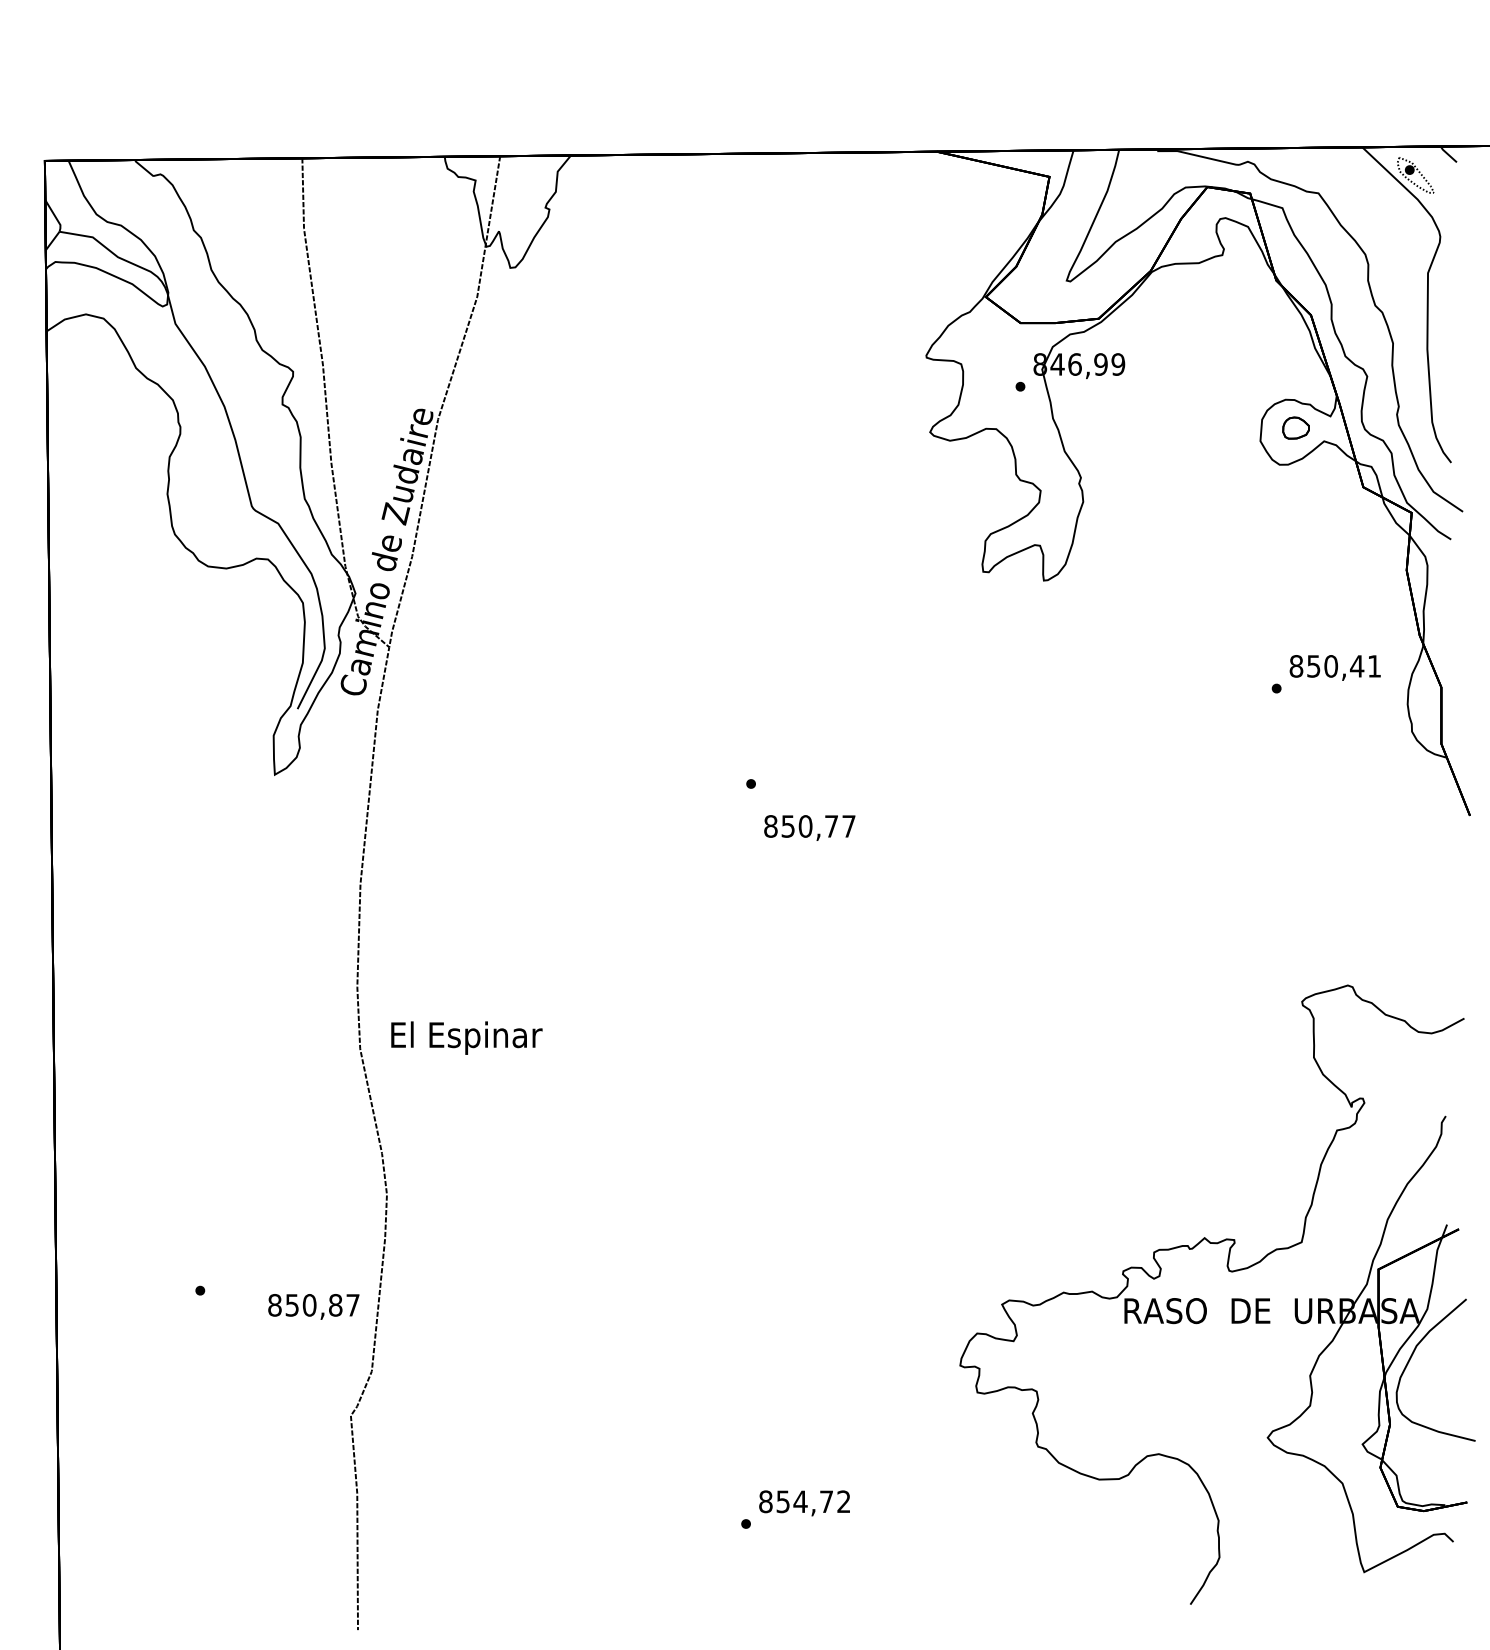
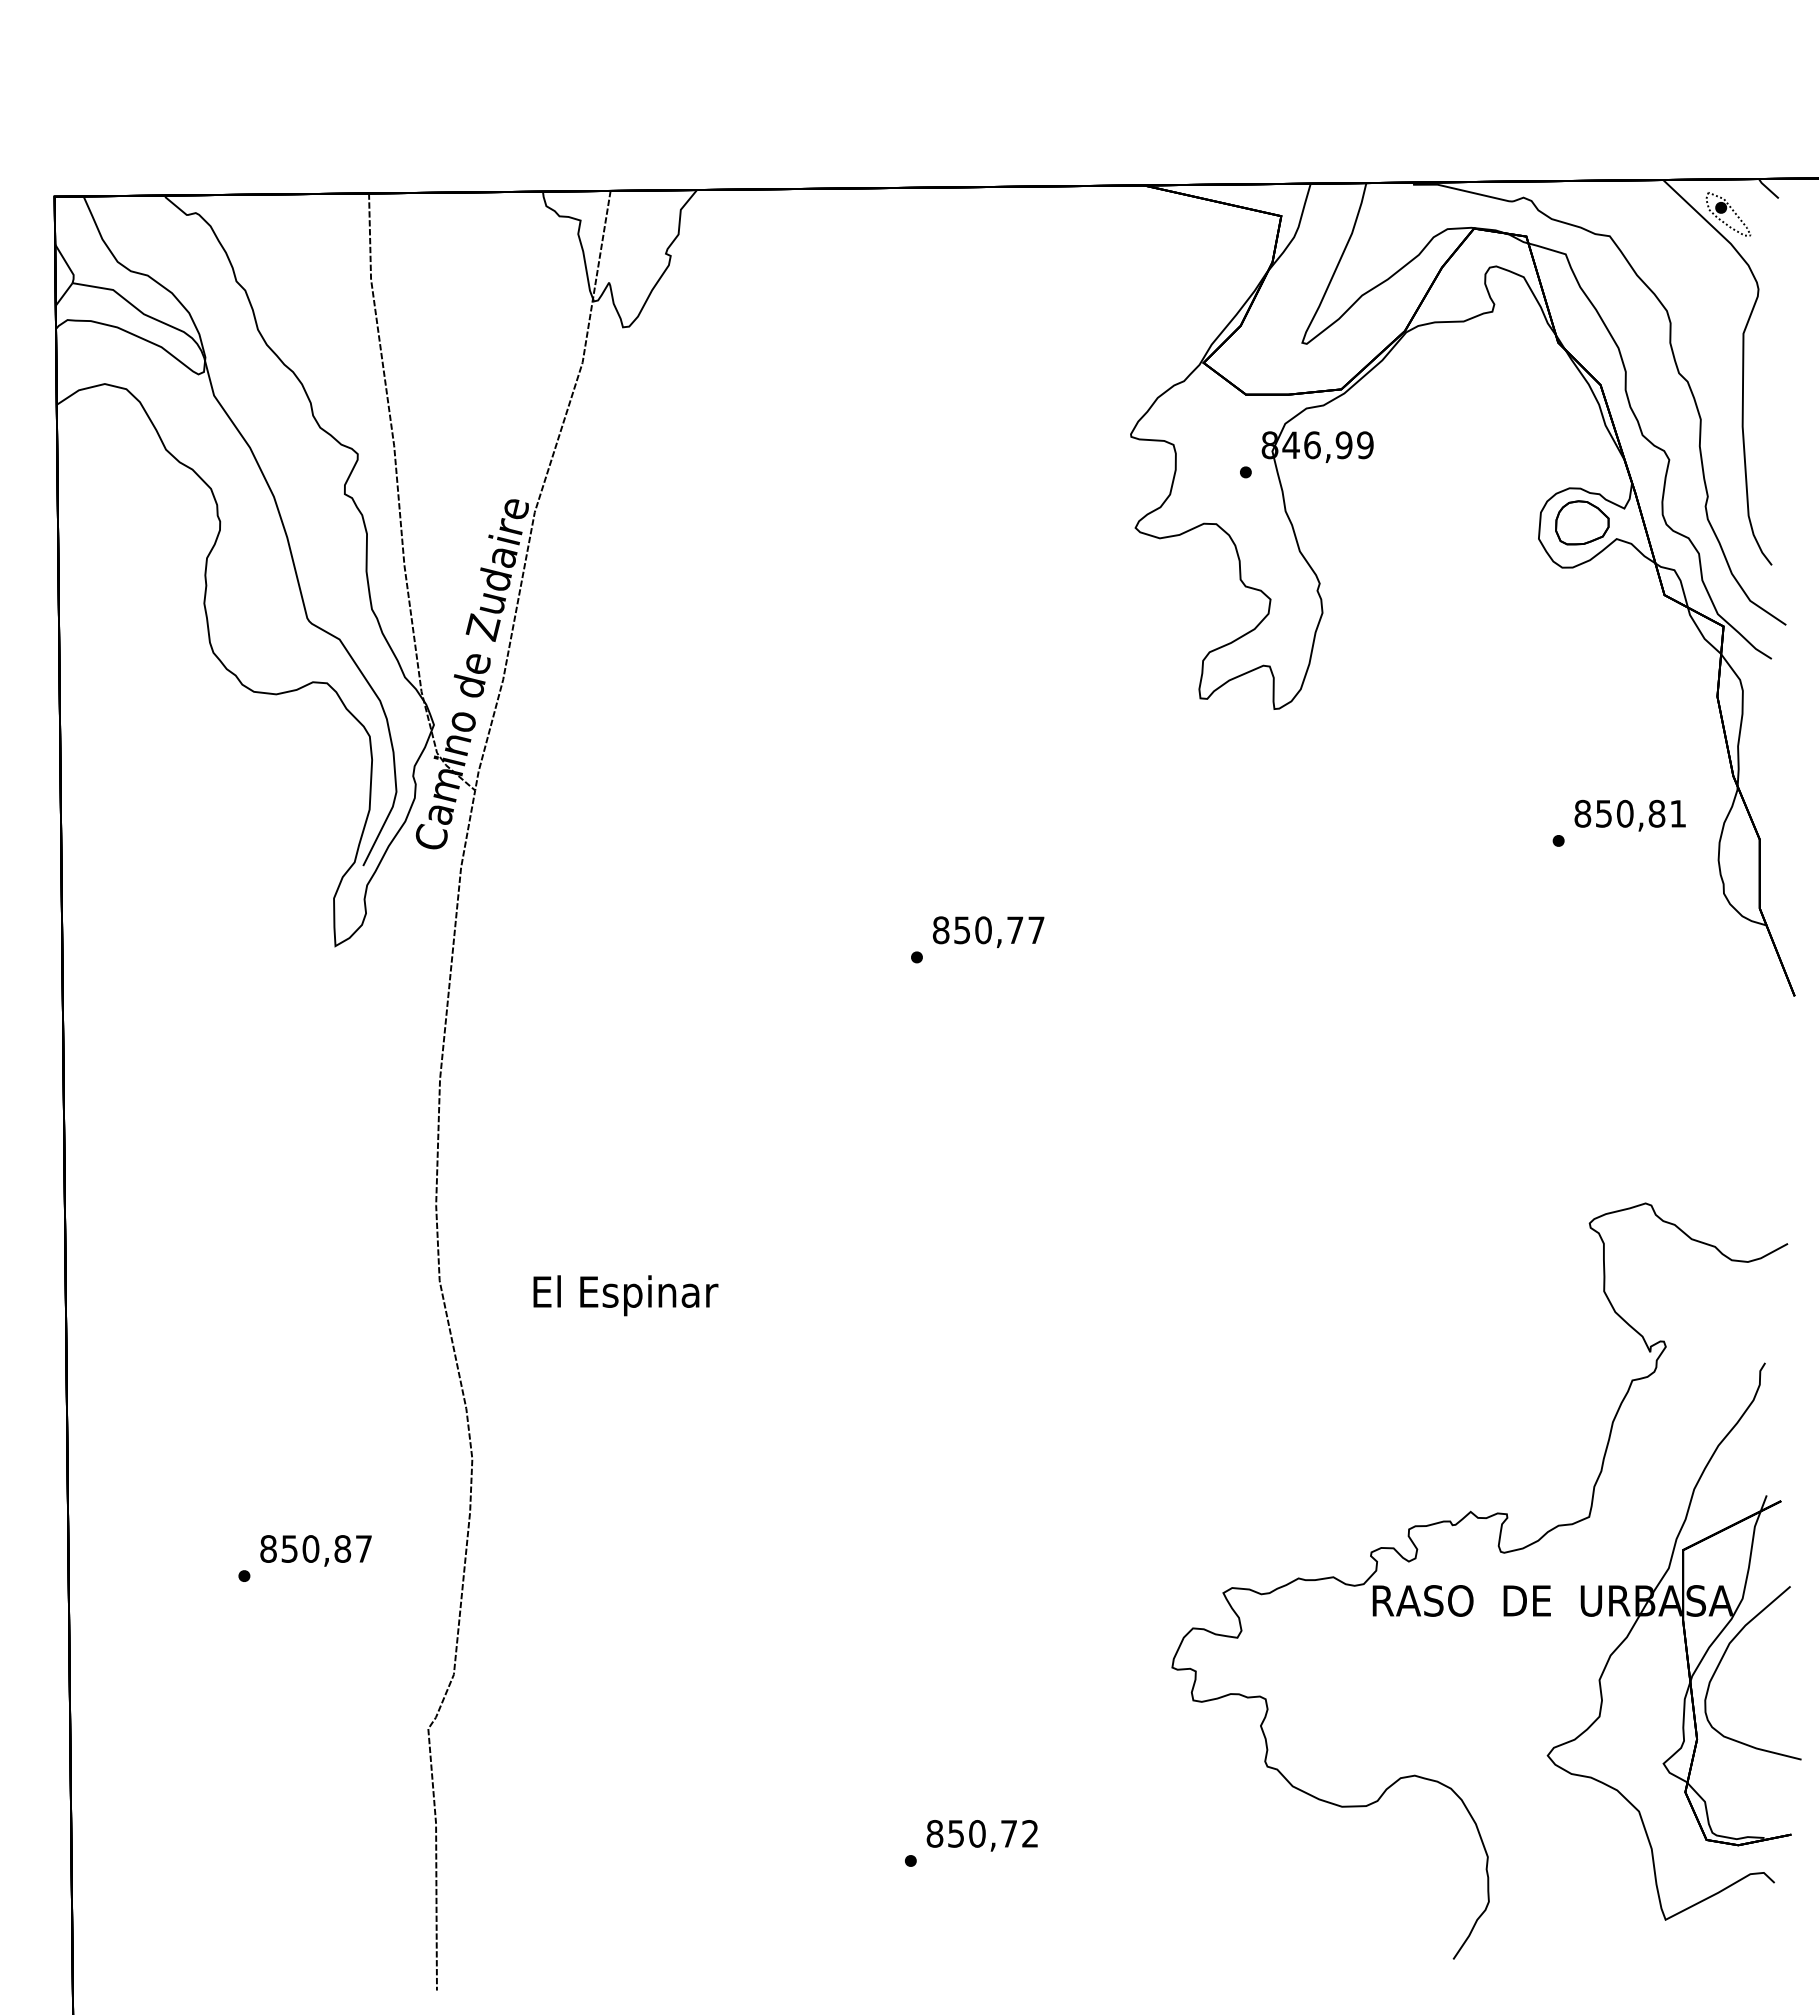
part: (1296, 427) -> (1582, 522), size x1.67
text: (1356, 666) -> (1656, 813), 850,41 -> 850,81
text: (809, 827) -> (988, 931), moved
text: (466, 1037) -> (625, 1295), moved
text: (313, 1306) -> (315, 1550), moved
text: (800, 1501) -> (977, 1833), 854,72 -> 850,72

